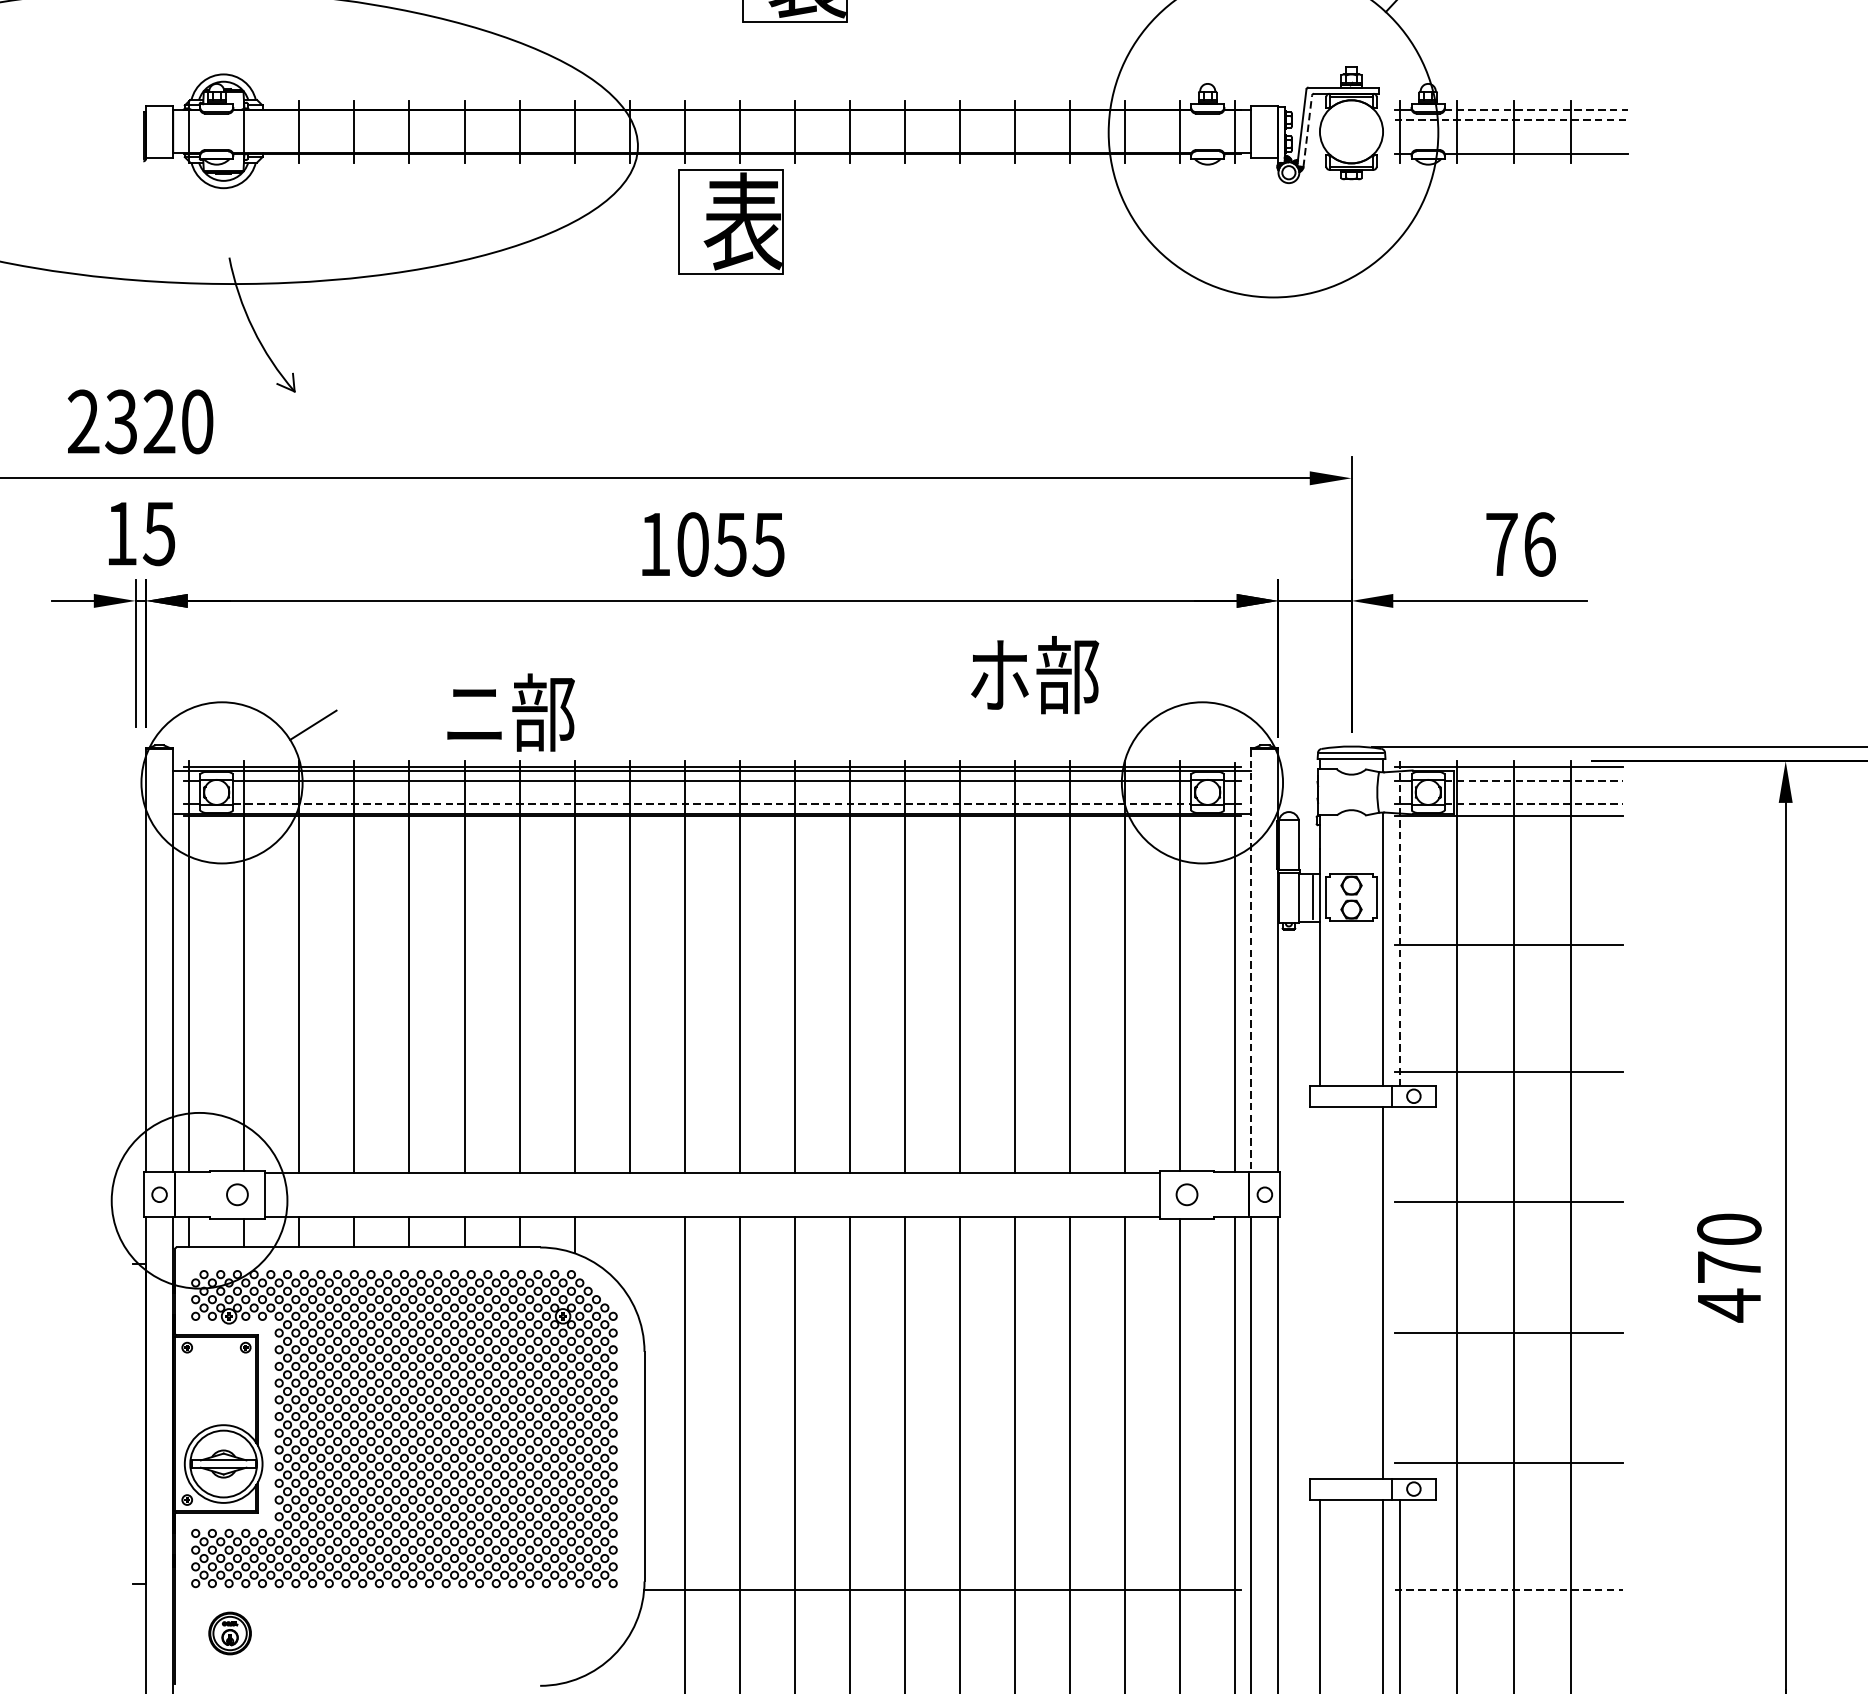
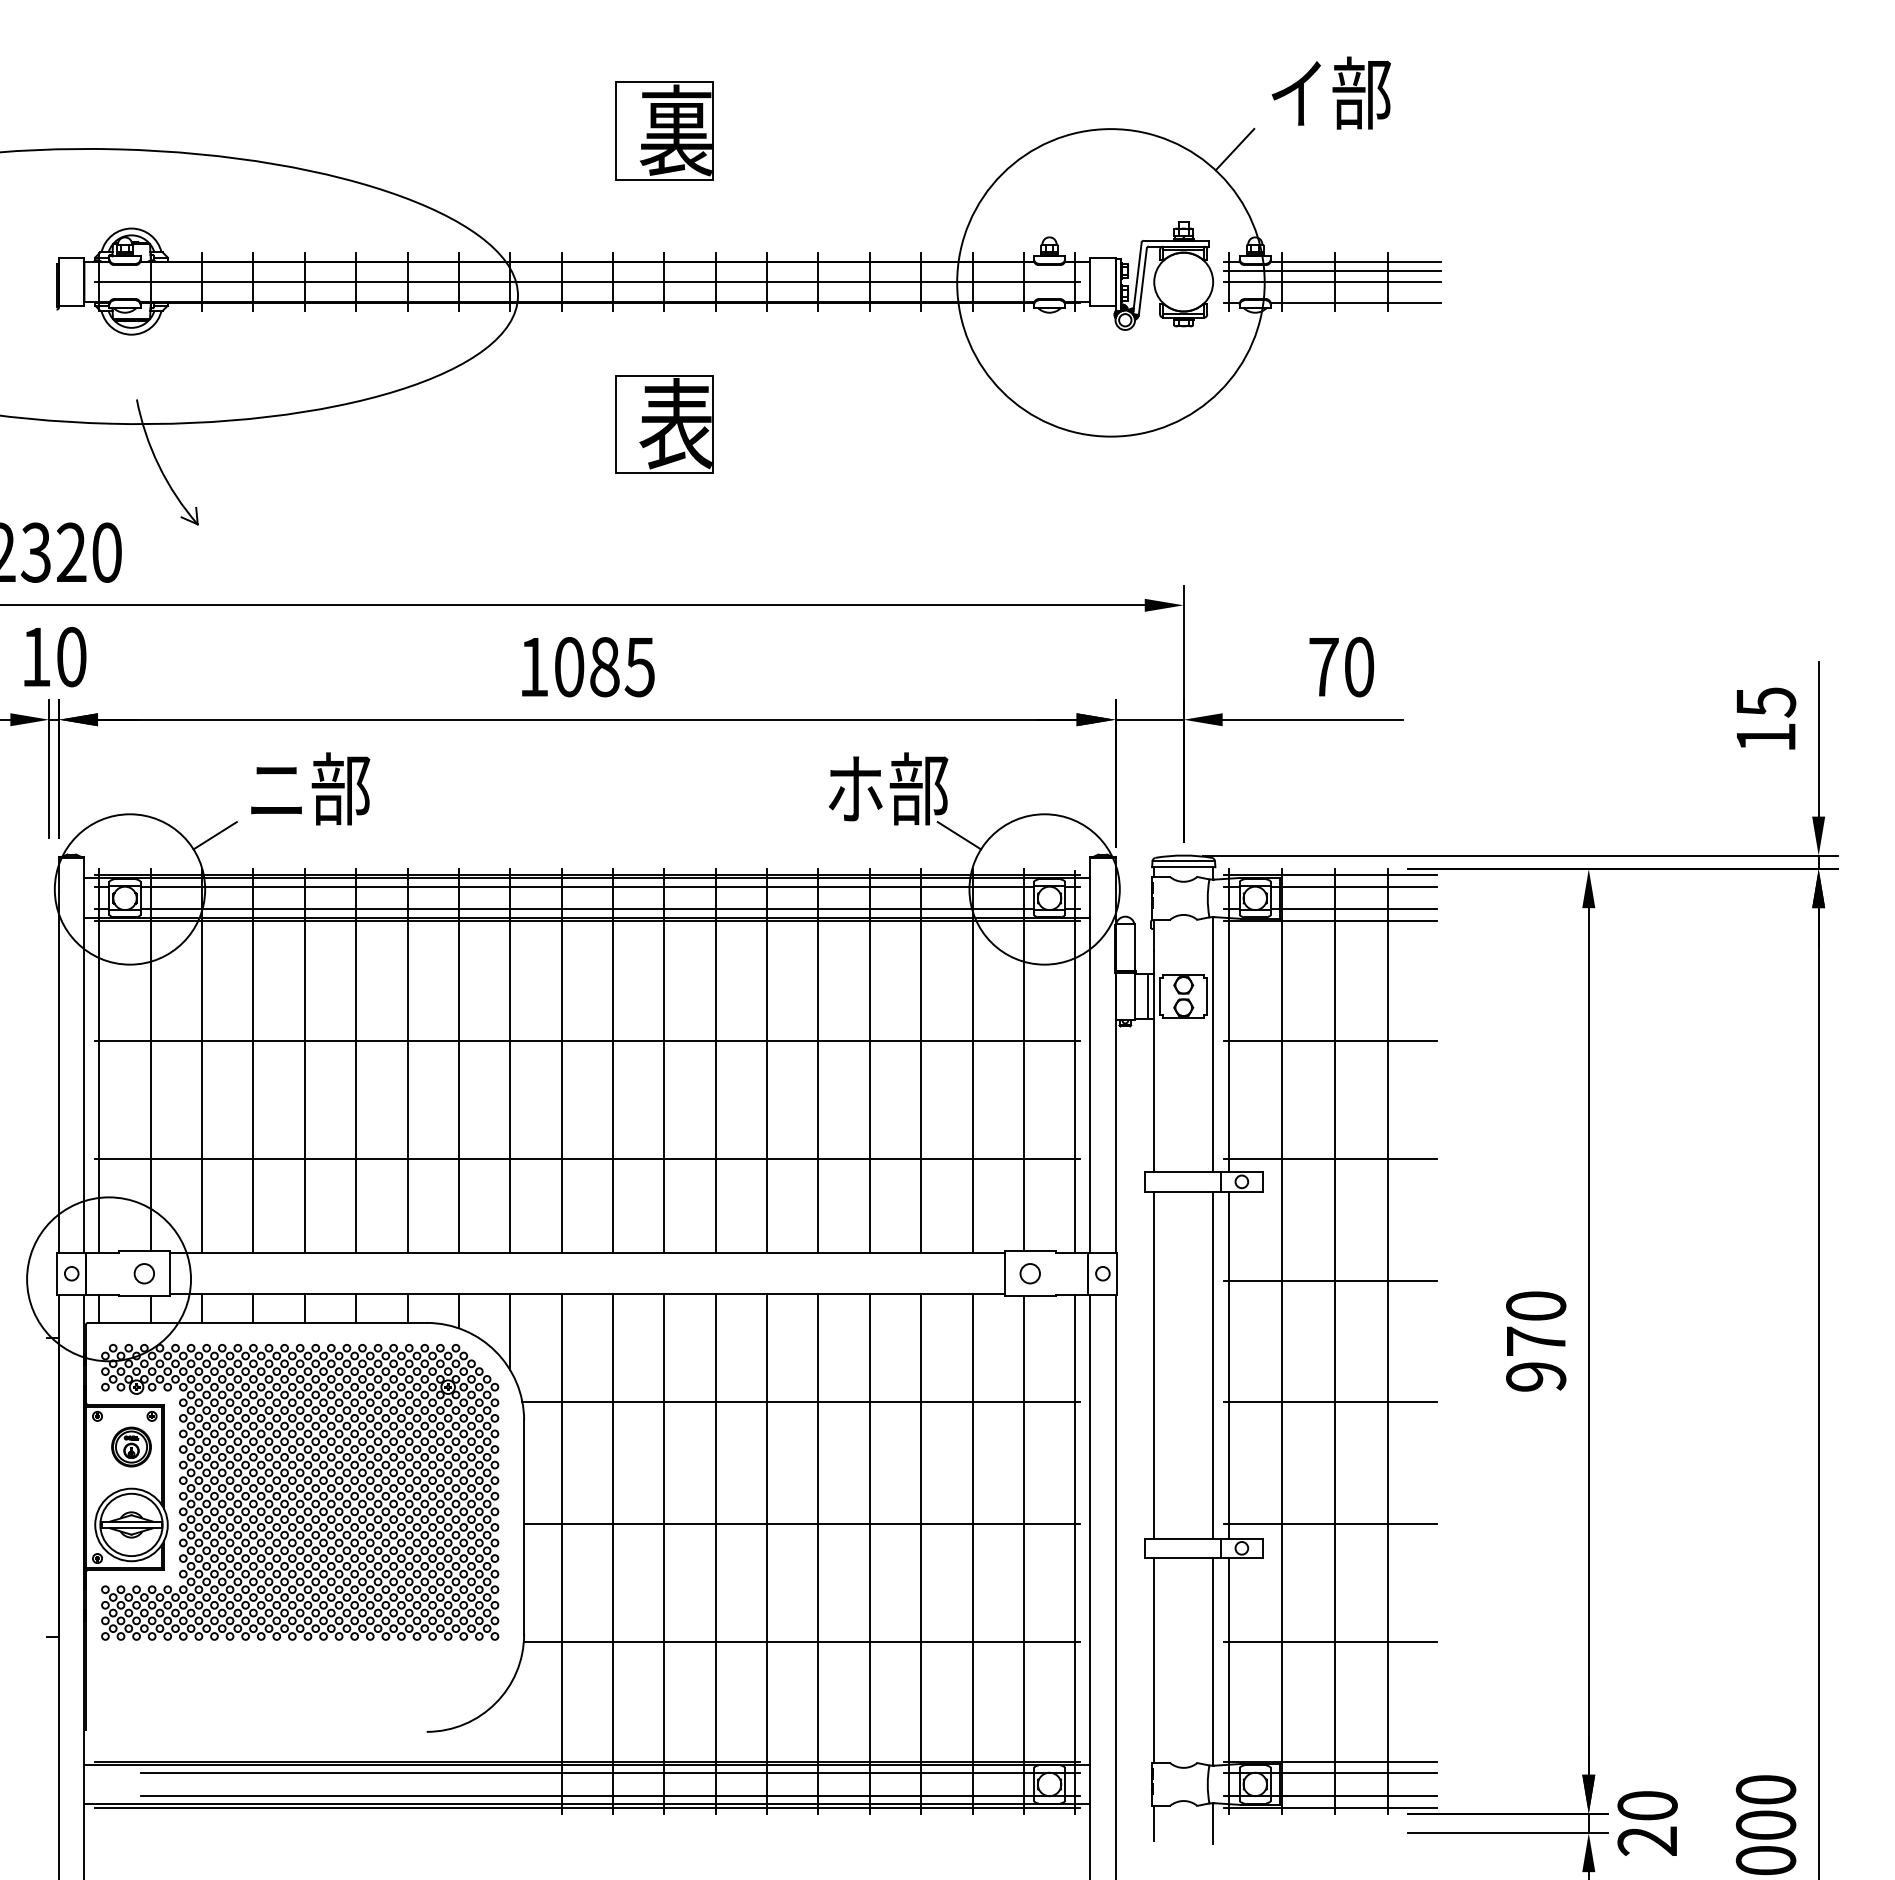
line: (1536, 109) -> (1356, 261), dashed -> solid
line: (1511, 120) -> (1332, 271), dashed -> solid
line: (1307, 131) -> (1142, 281), dashed -> solid
line: (712, 132) -> (587, 282), added
line: (1511, 132) -> (1332, 282), added
part: (730, 222) -> (664, 424), moved
text: (159, 534) -> (71, 657), 15 -> 10
text: (730, 544) -> (604, 667), 1055 -> 1085
text: (1539, 544) -> (1359, 667), 76 -> 70
text: (510, 712) -> (310, 788), moved
line: (1111, 725) -> (959, 835), added
line: (1534, 780) -> (1354, 887), dashed -> solid
line: (712, 804) -> (587, 909), dashed -> solid
line: (1534, 804) -> (1354, 909), dashed -> solid
line: (1399, 924) -> (1228, 1021), dashed -> solid
line: (712, 944) -> (587, 1040), added
line: (1251, 960) -> (1090, 1055), dashed -> solid
line: (712, 1071) -> (587, 1158), added
line: (629, 1257) -> (510, 1332), added
line: (1320, 1292) -> (1154, 1364), added
line: (1399, 1292) -> (1228, 1364), added
text: (1729, 1305) -> (1536, 1377), 470 -> 970
line: (941, 1332) -> (801, 1402), added
line: (942, 1463) -> (802, 1524), added
line: (1508, 1590) -> (1330, 1642), dashed -> solid
part: (230, 1632) -> (131, 1446), moved

